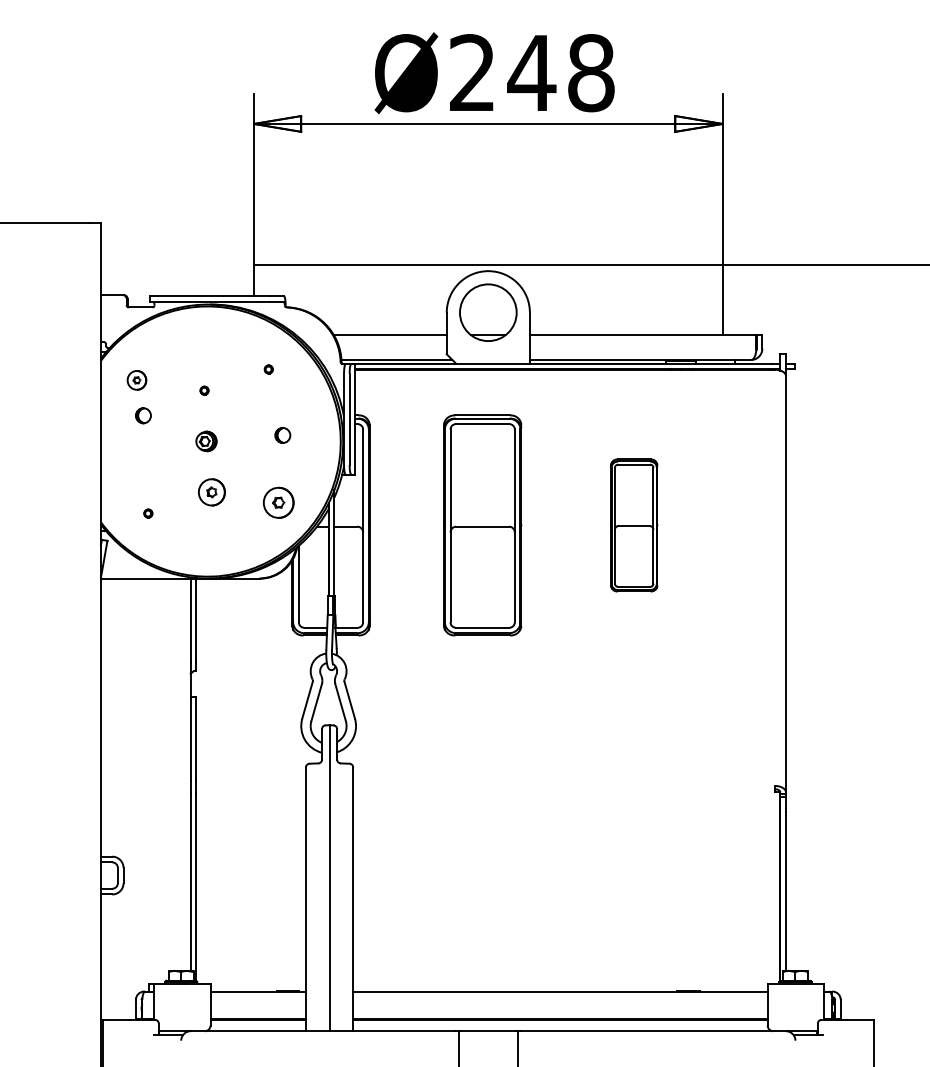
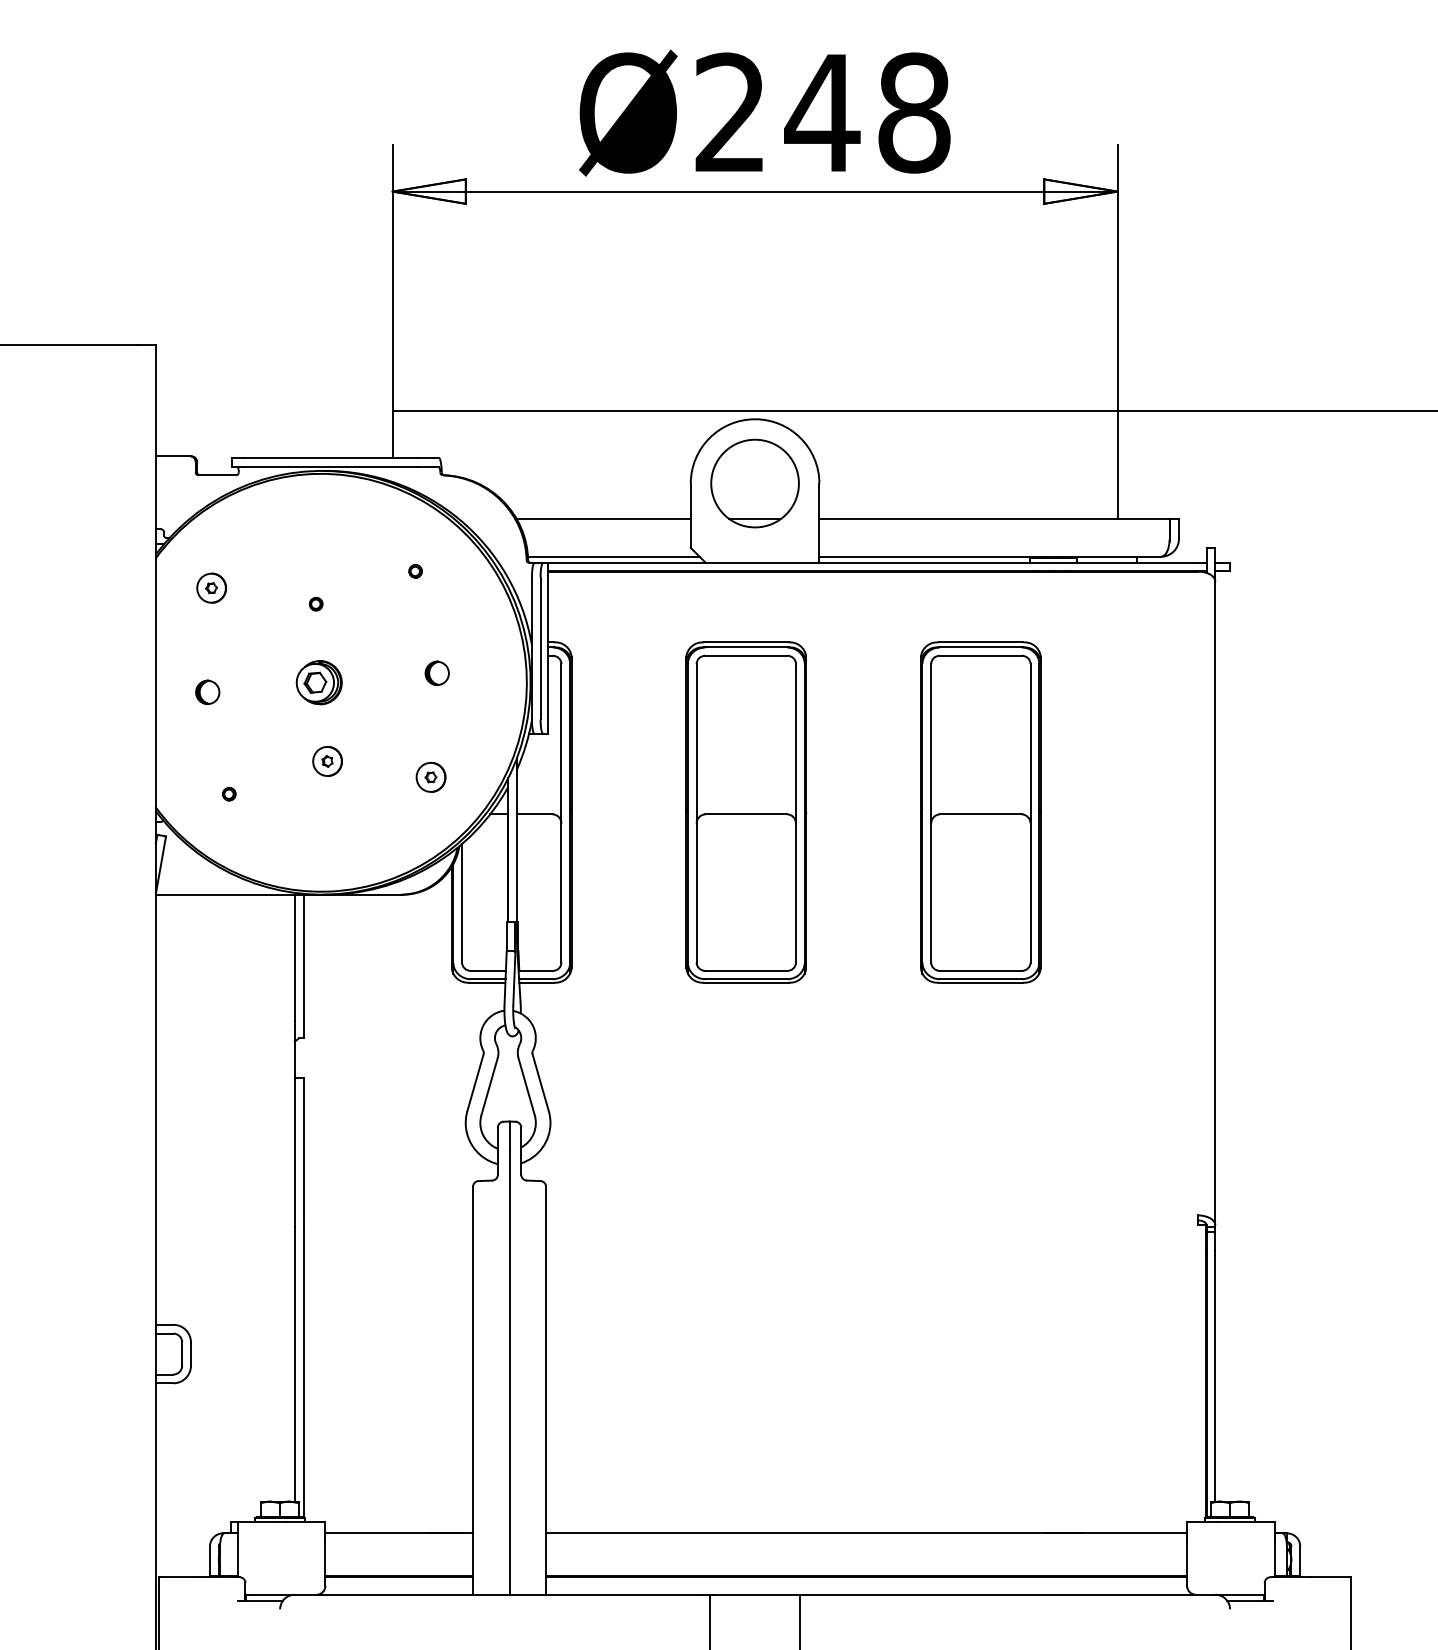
part: (143, 415) -> (207, 691), moved
part: (206, 441) -> (319, 682), size x1.43
part: (211, 492) -> (326, 761), size x0.71
part: (278, 502) -> (430, 777), size x0.62
part: (633, 525) -> (979, 812), size x1.67

